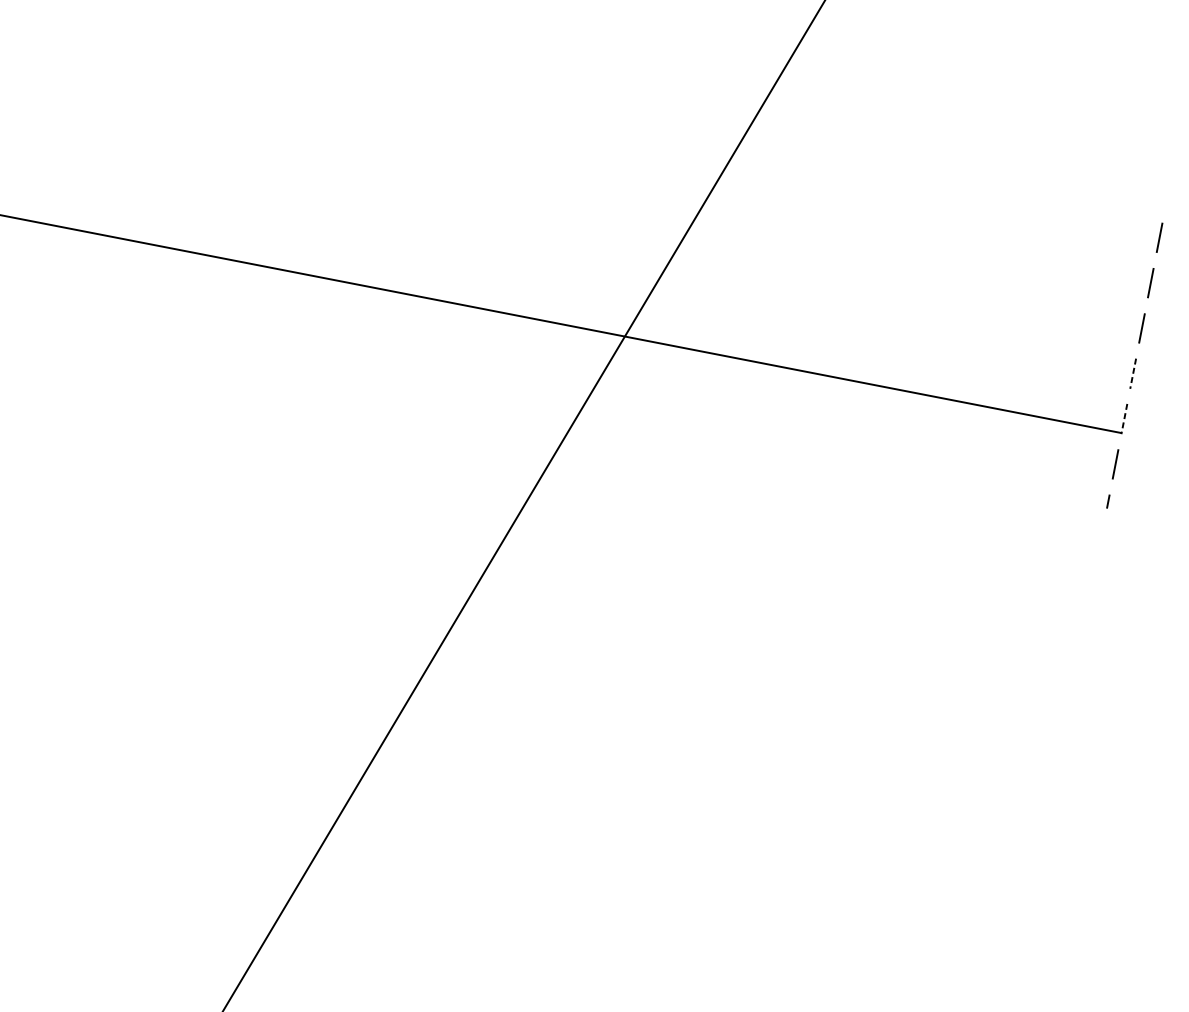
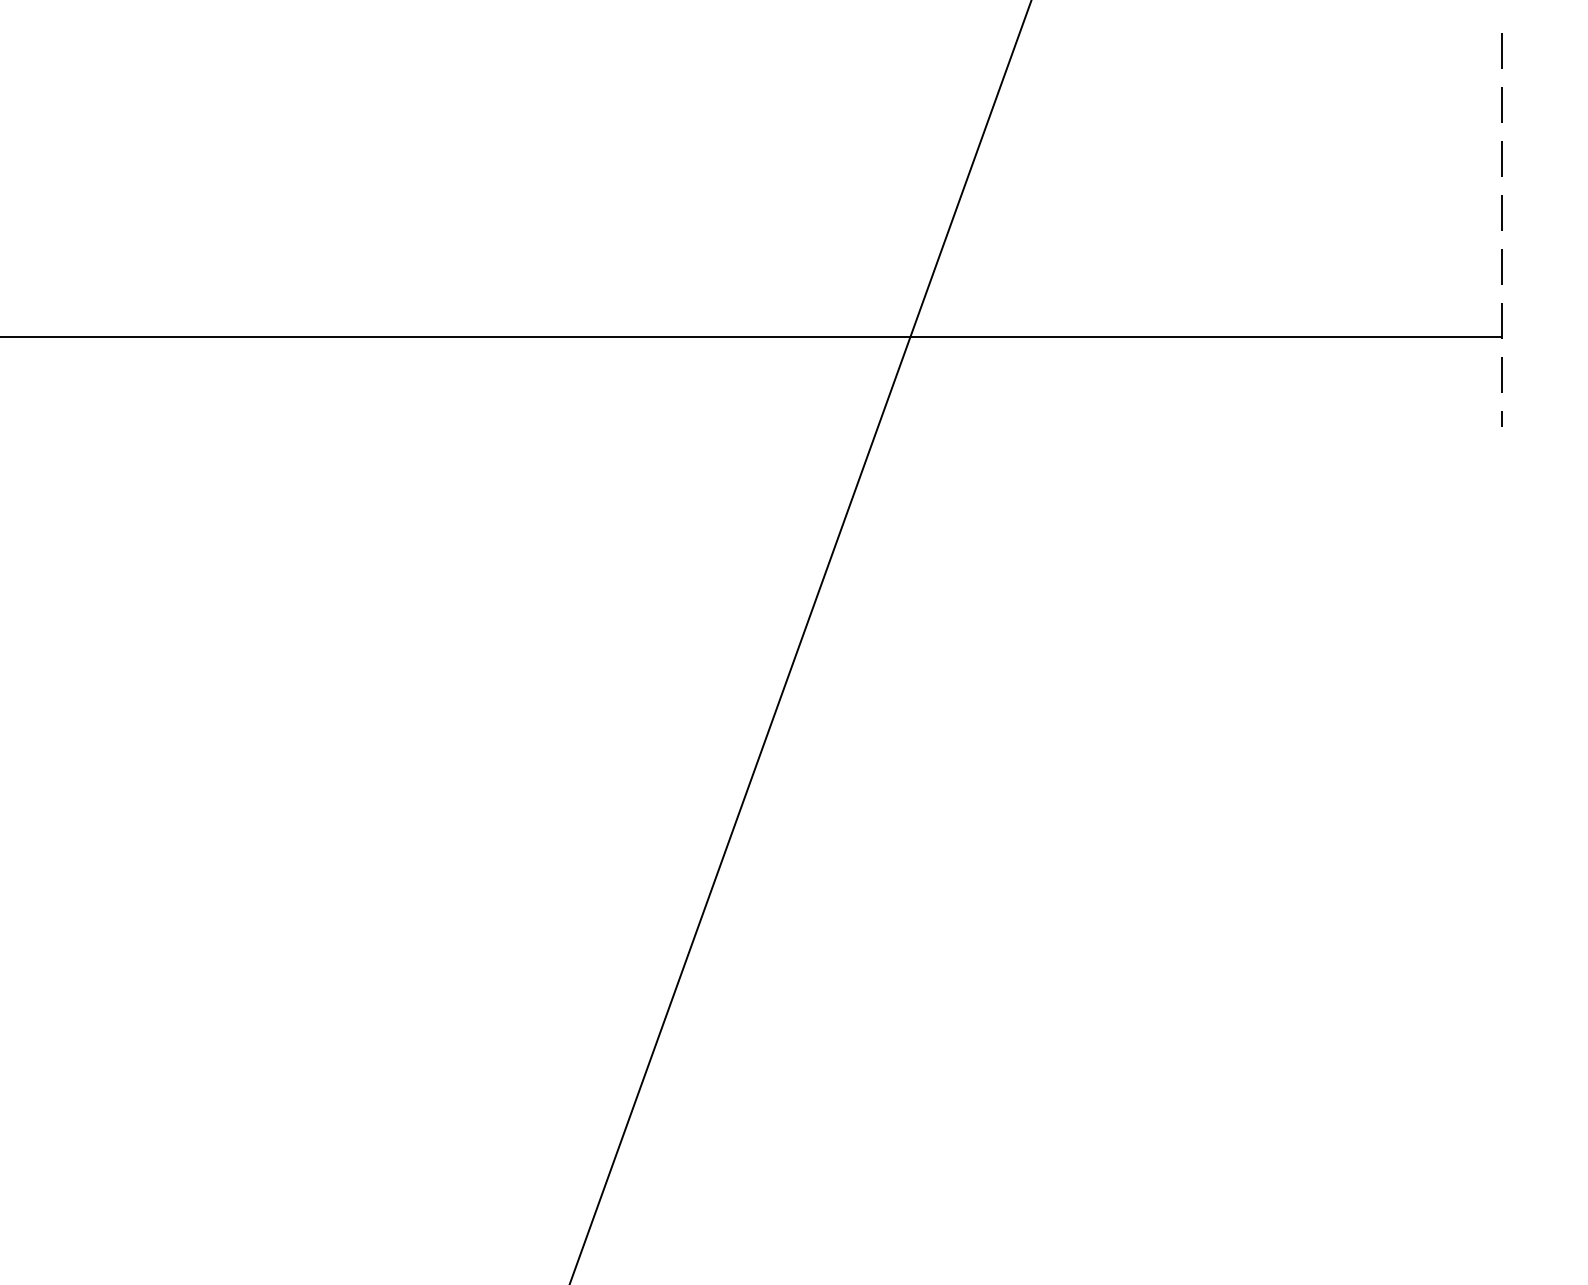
line: (1168, 192) -> (1501, 50), added
line: (1132, 373) -> (1501, 266), dashed -> solid
line: (1124, 418) -> (1501, 320), dashed -> solid

